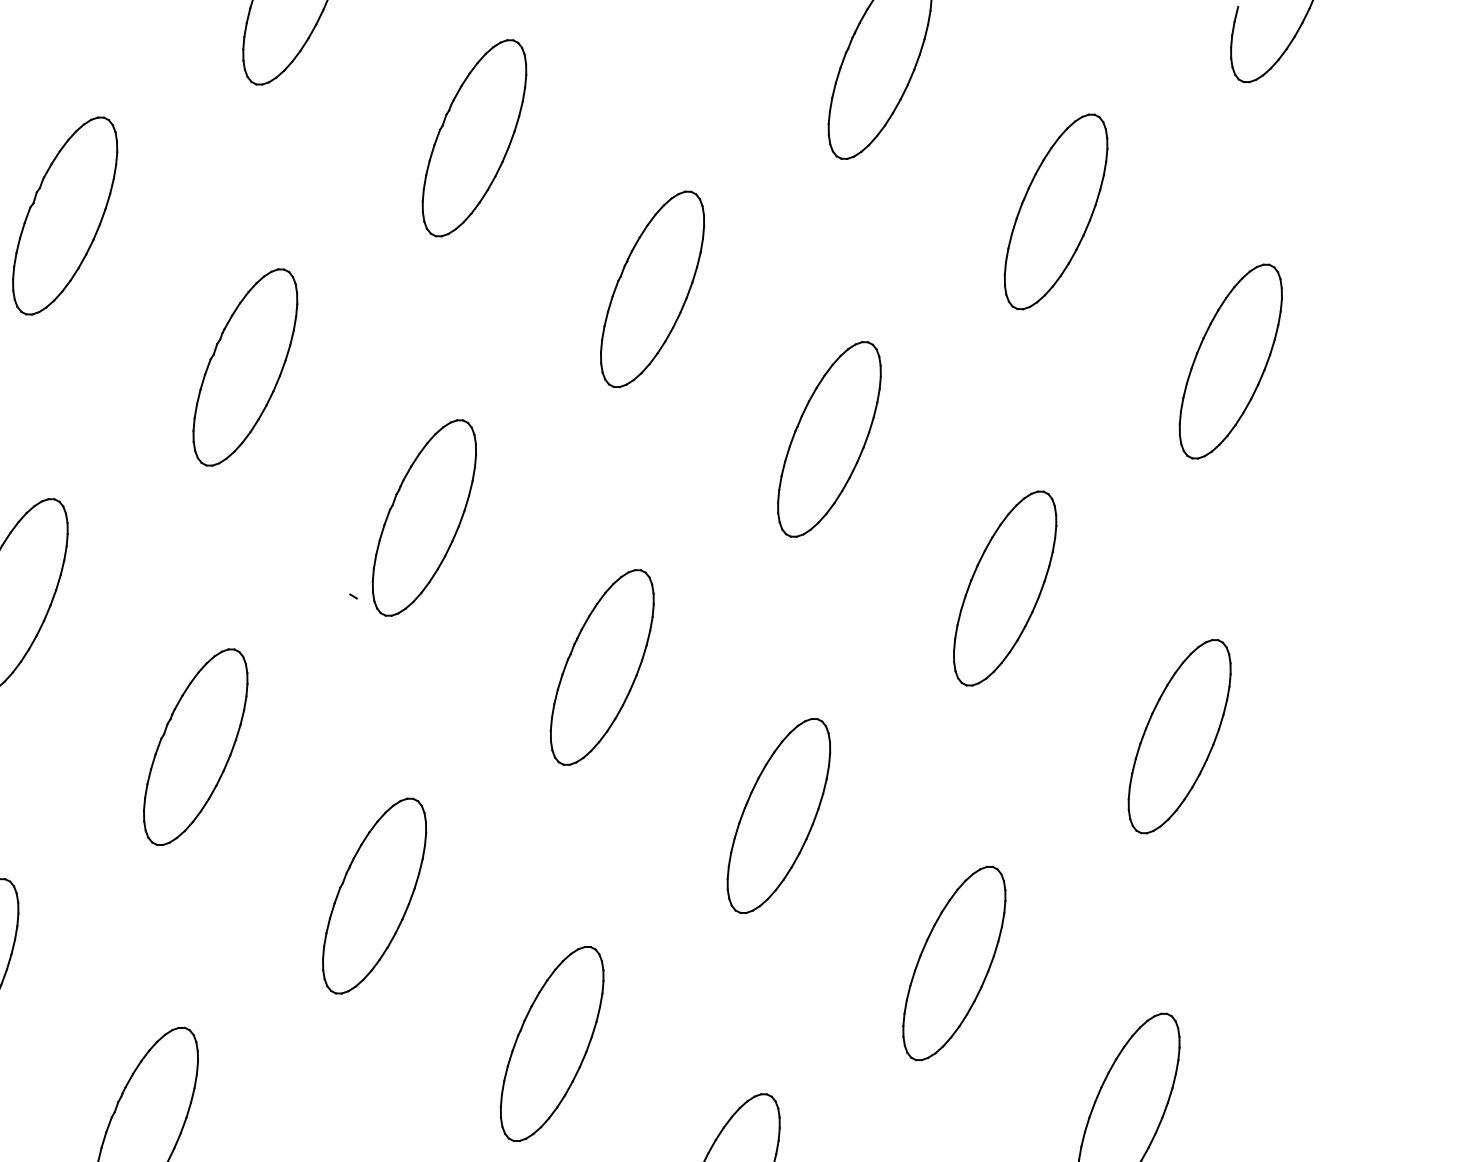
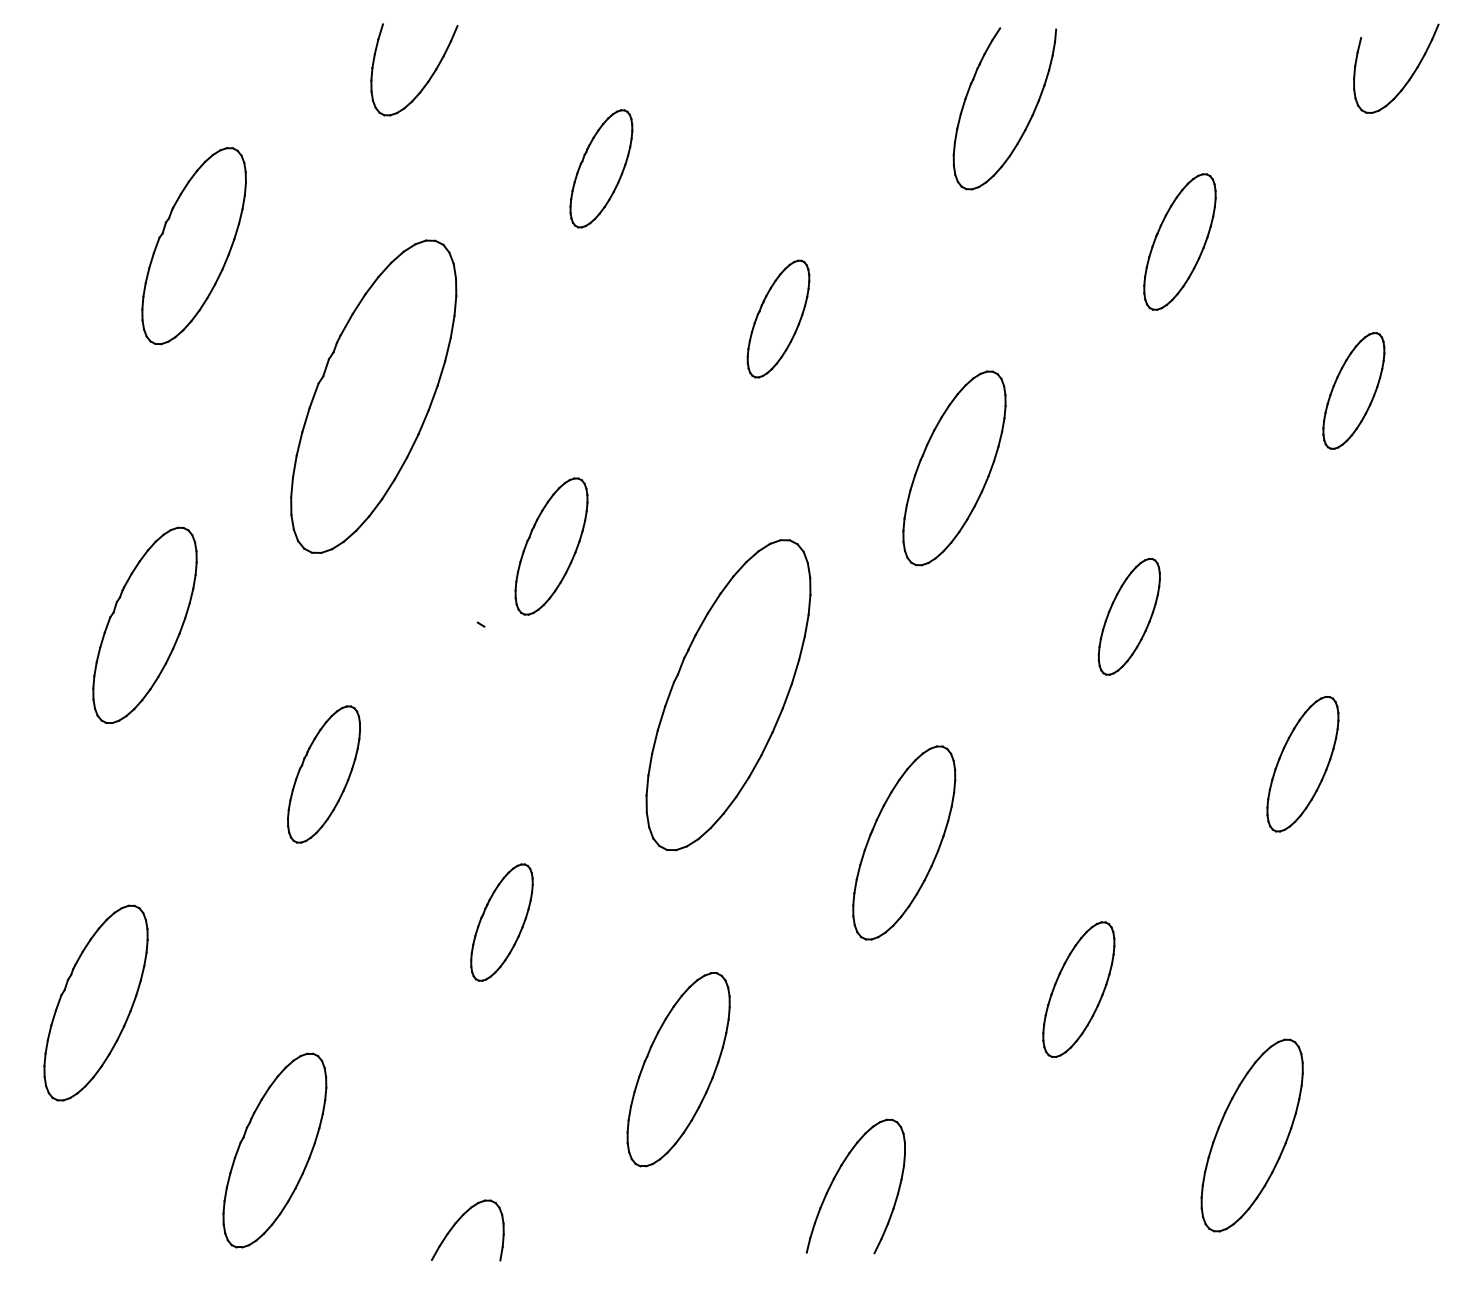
part: (474, 137) -> (601, 168), size x0.6
part: (1055, 211) -> (1179, 241), size x0.7
part: (652, 288) -> (778, 318), size x0.6
part: (1230, 361) -> (1353, 390), size x0.6
part: (244, 367) -> (372, 396), size x1.6
part: (424, 517) -> (551, 546), size x0.7
part: (1005, 588) -> (1129, 616), size x0.6
part: (602, 667) -> (728, 695), size x1.6
part: (1179, 737) -> (1302, 764), size x0.7
part: (195, 747) -> (323, 774), size x0.7
part: (374, 895) -> (501, 922), size x0.6
part: (954, 963) -> (1078, 989), size x0.7

